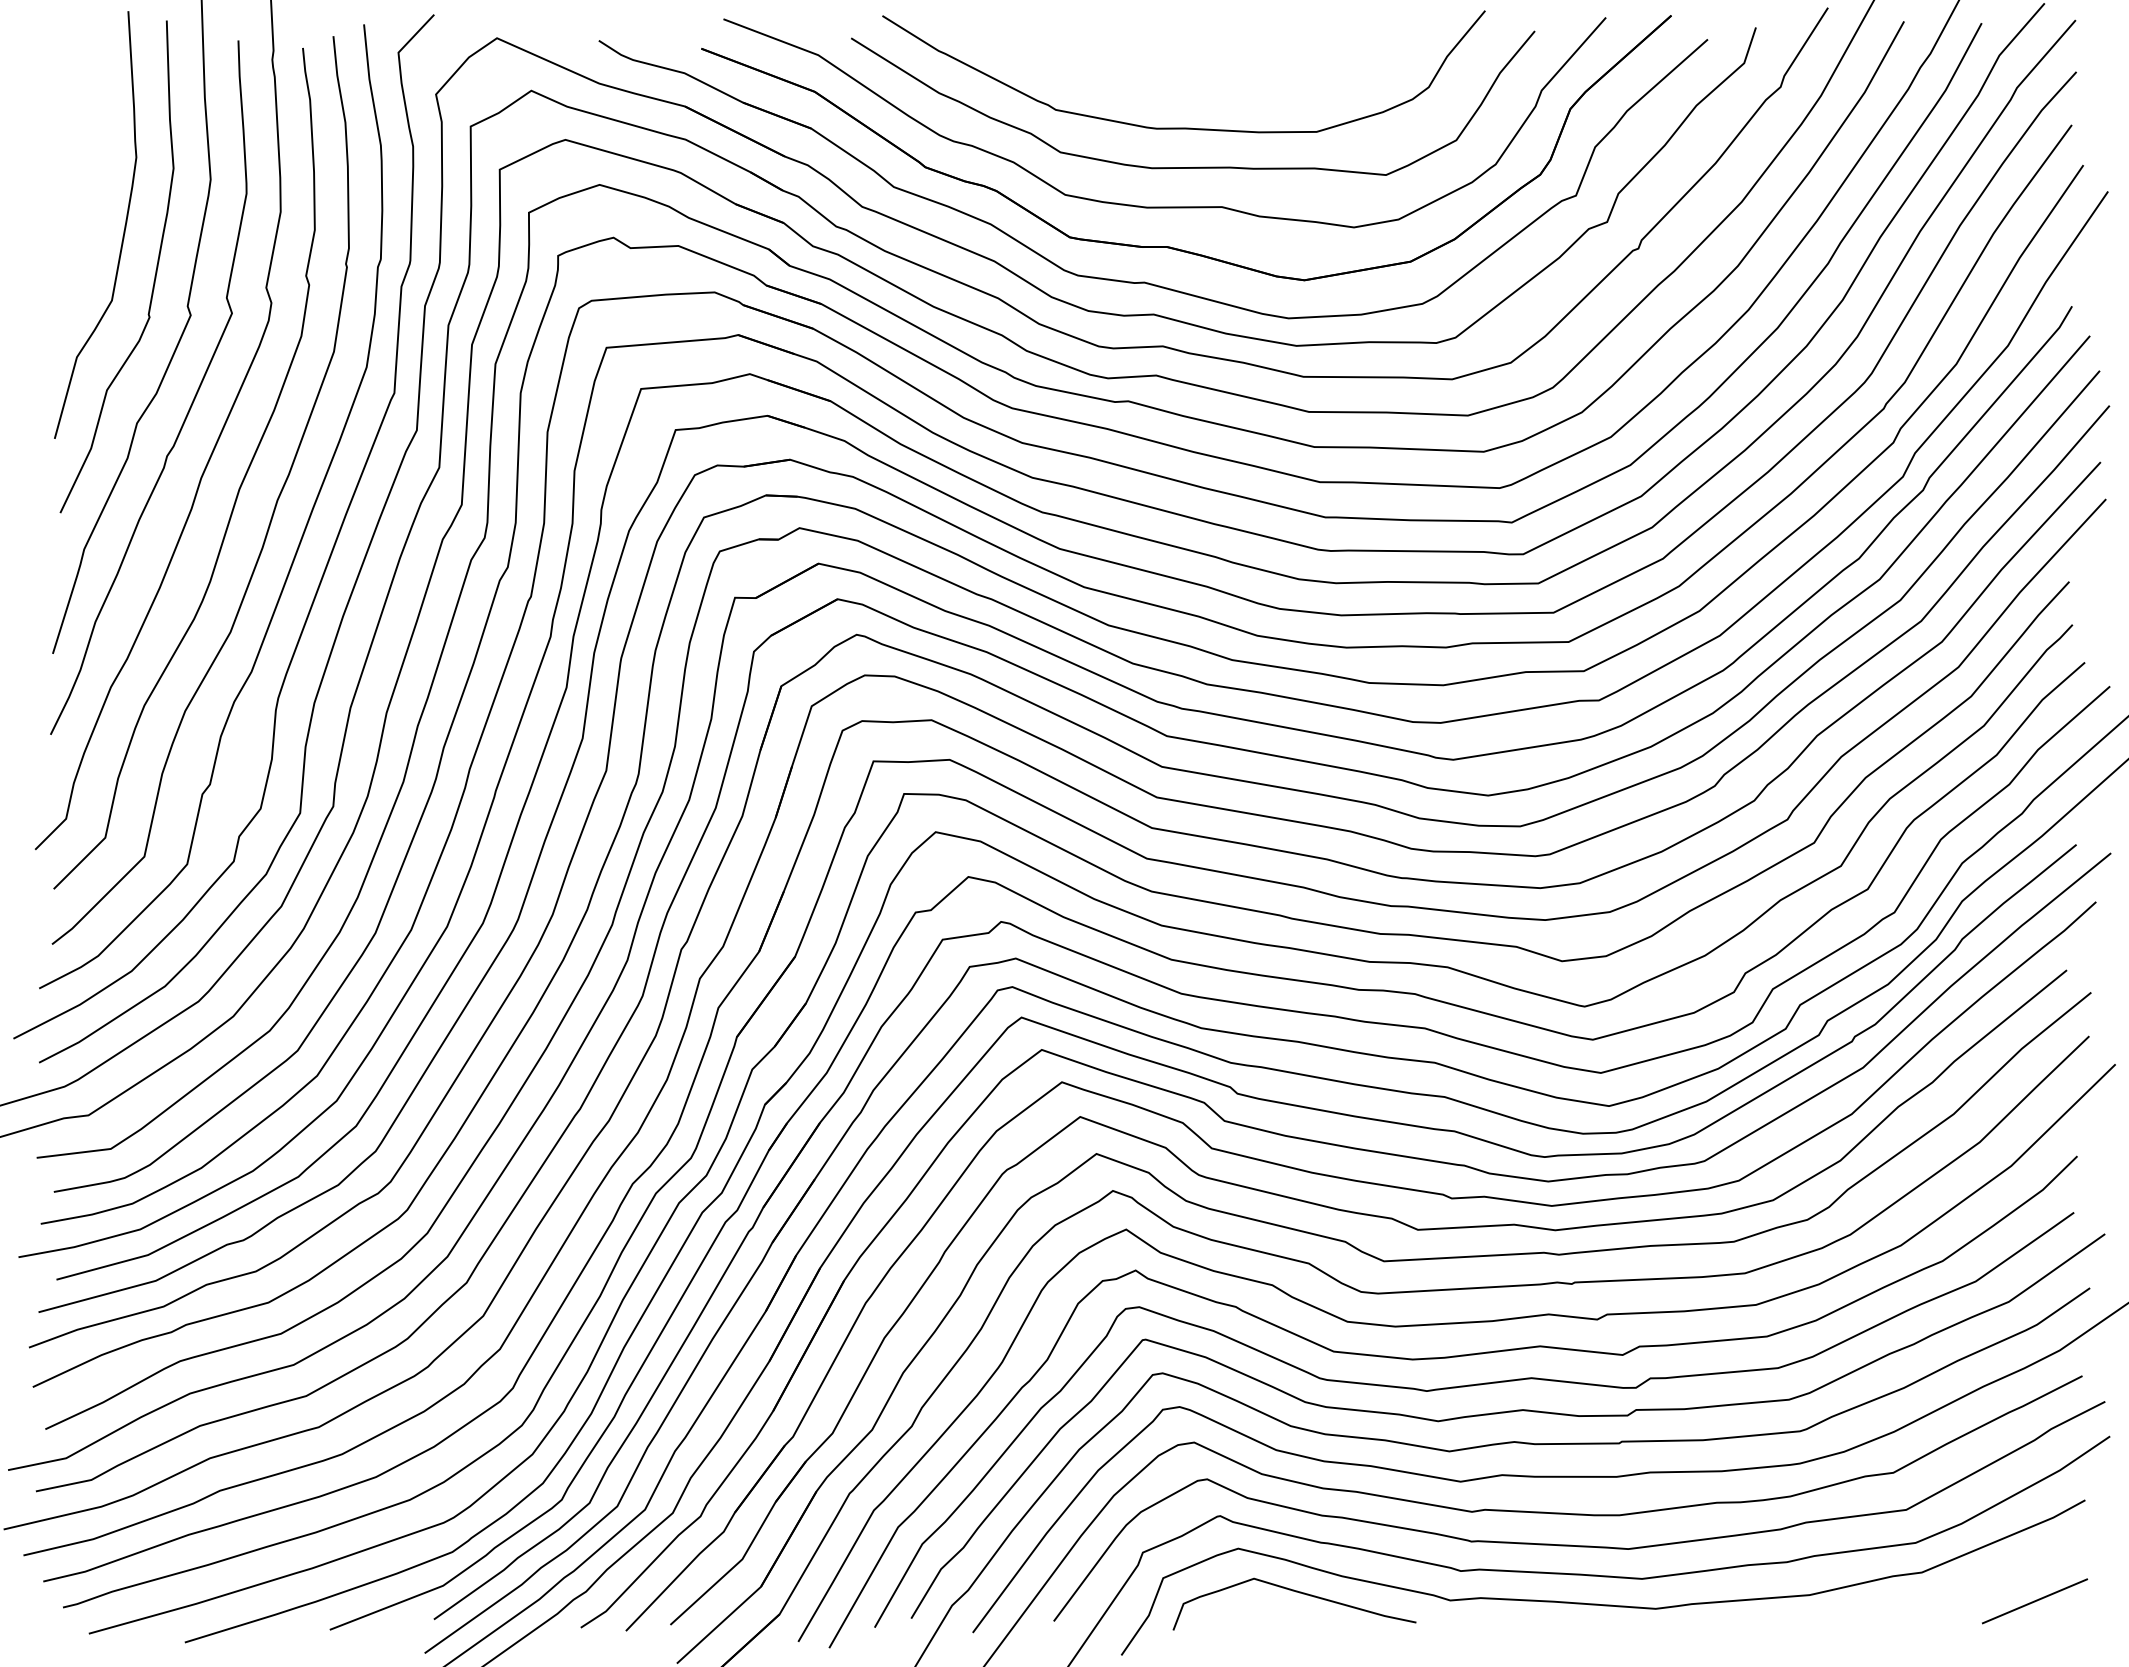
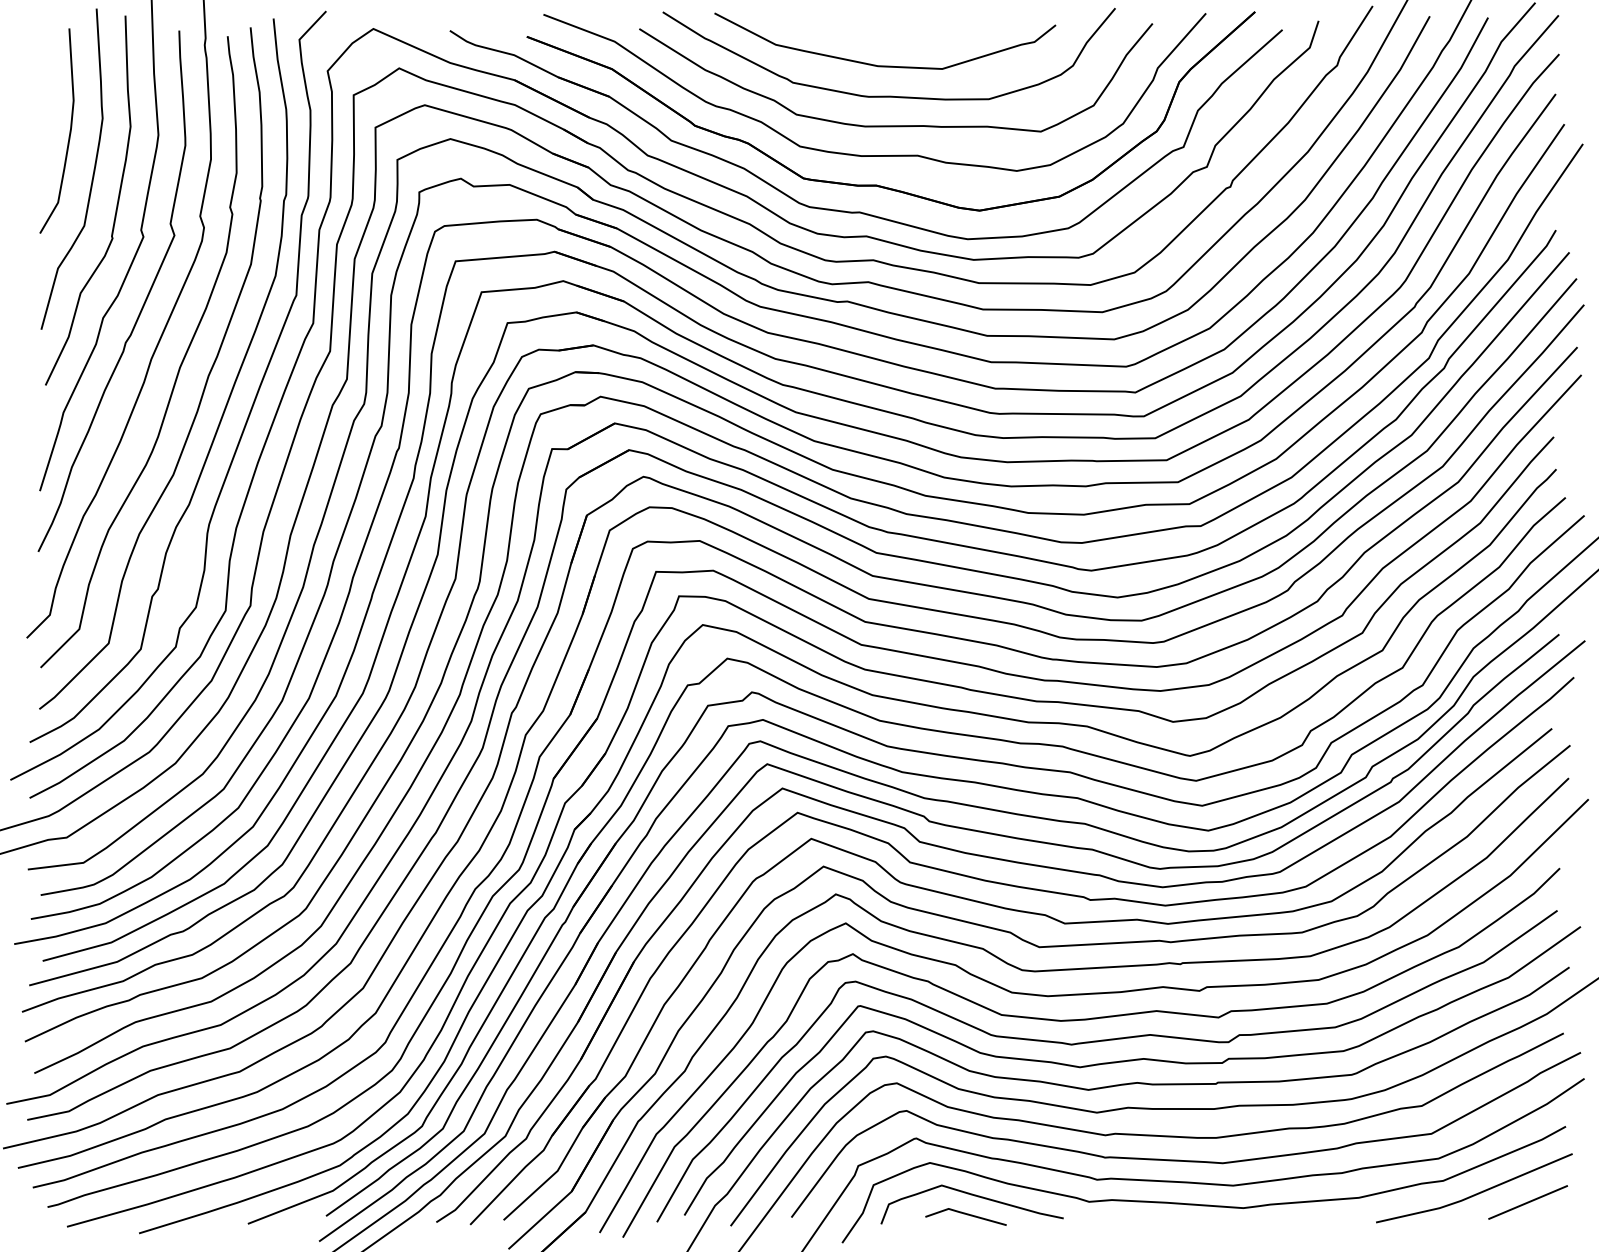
curve: (1178, 87) -> (885, 65), added
curve: (92, 174) -> (69, 131), added
line: (1965, 1589) -> (1475, 1193), added
line: (1288, 1618) -> (967, 1215), added

